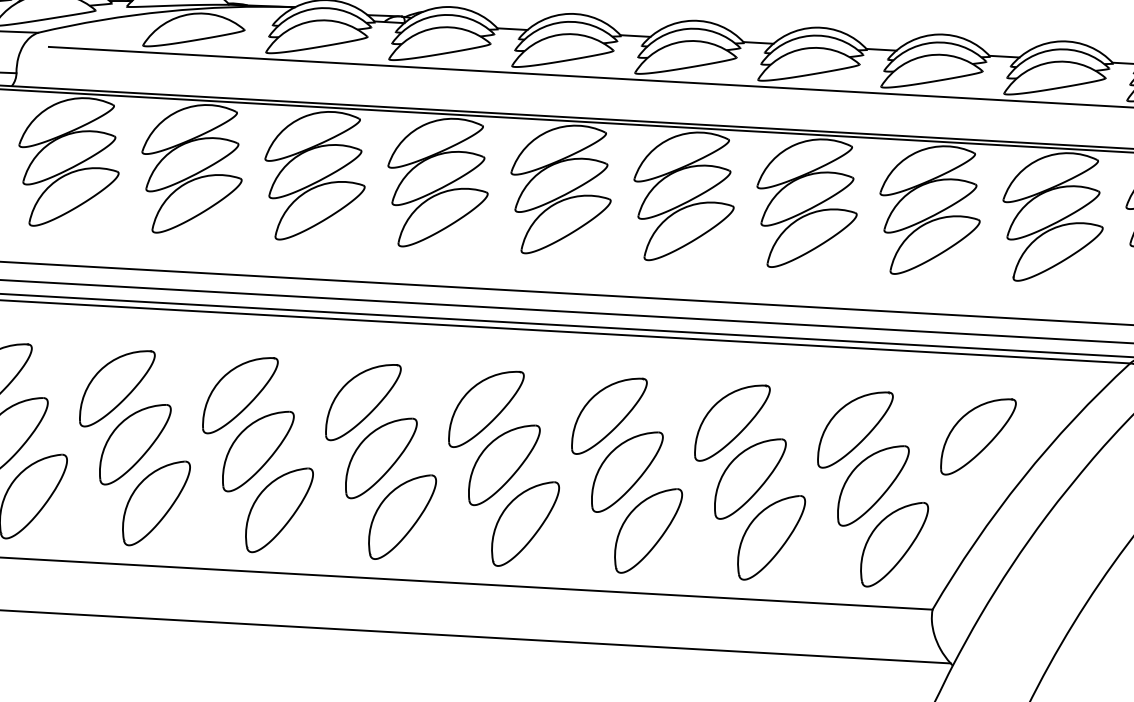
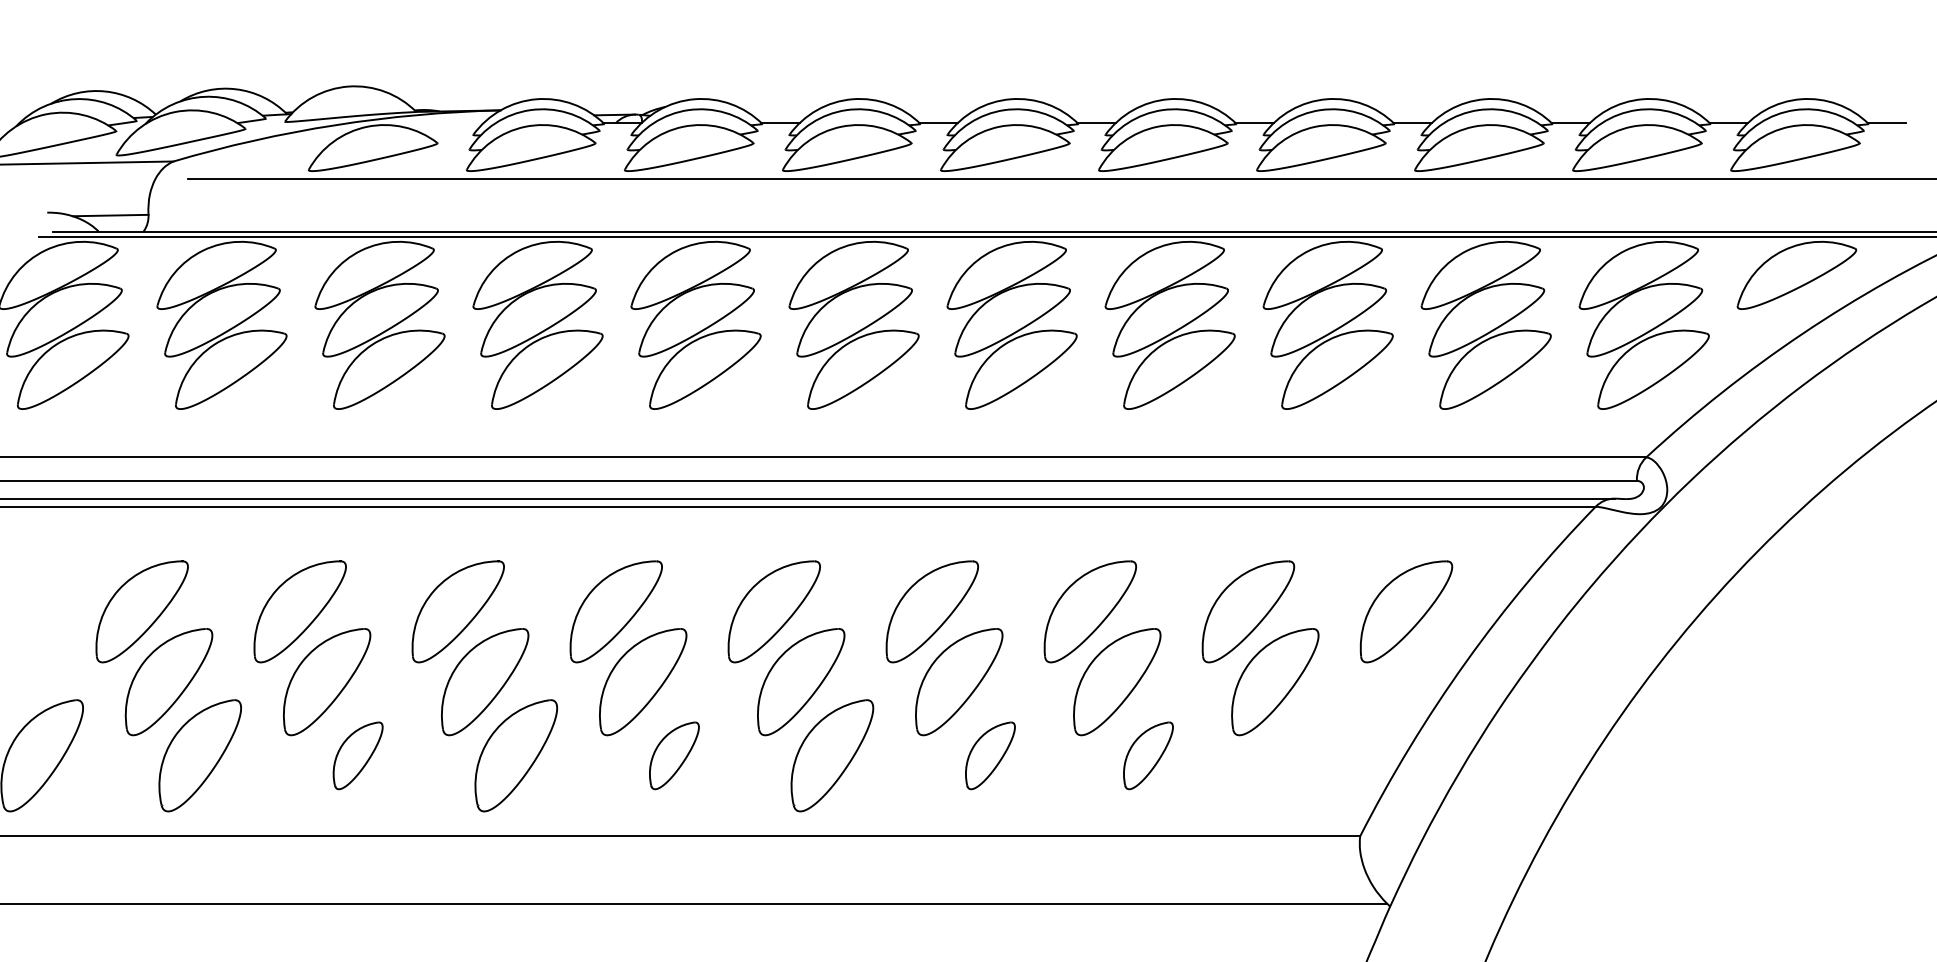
part: (155, 503) -> (357, 755), size x0.6
part: (402, 516) -> (674, 755), size x0.6
part: (648, 530) -> (990, 755), size x0.6
part: (771, 537) -> (1148, 755), size x0.6
part: (894, 544) -> (1306, 755), removed

